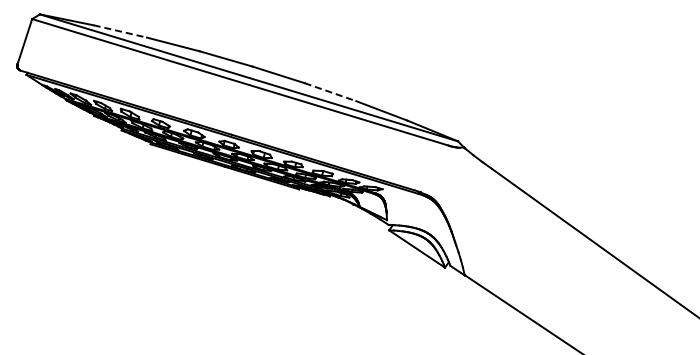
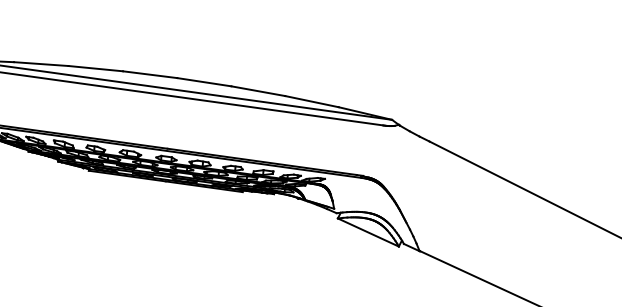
line: (120, 31) -> (41, 64), dashed -> solid
line: (330, 92) -> (258, 91), dashed -> solid

